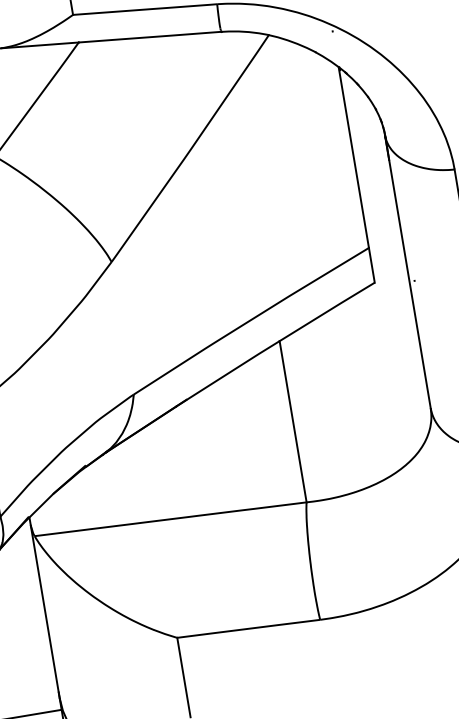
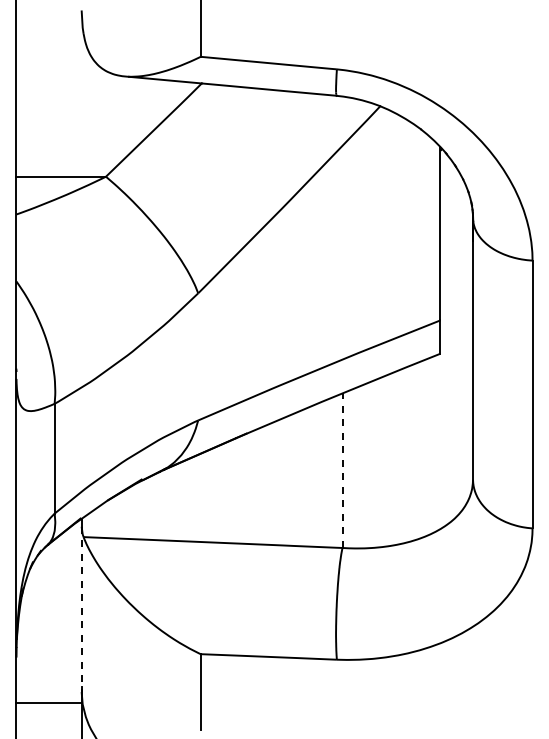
line: (293, 421) -> (342, 470), solid -> dashed
line: (45, 612) -> (81, 609), solid -> dashed

